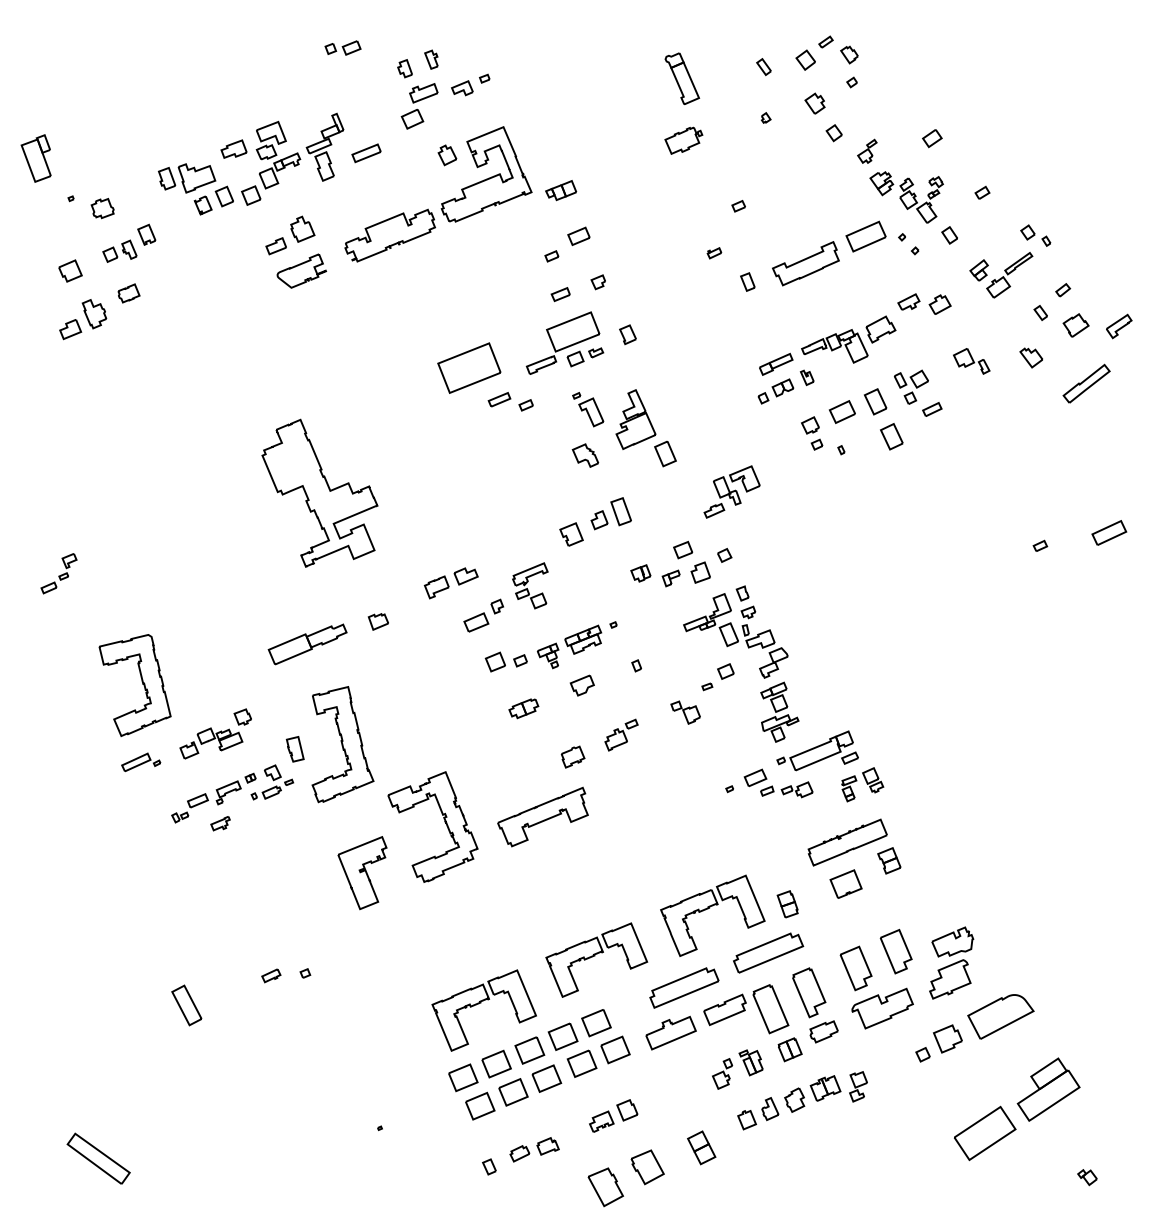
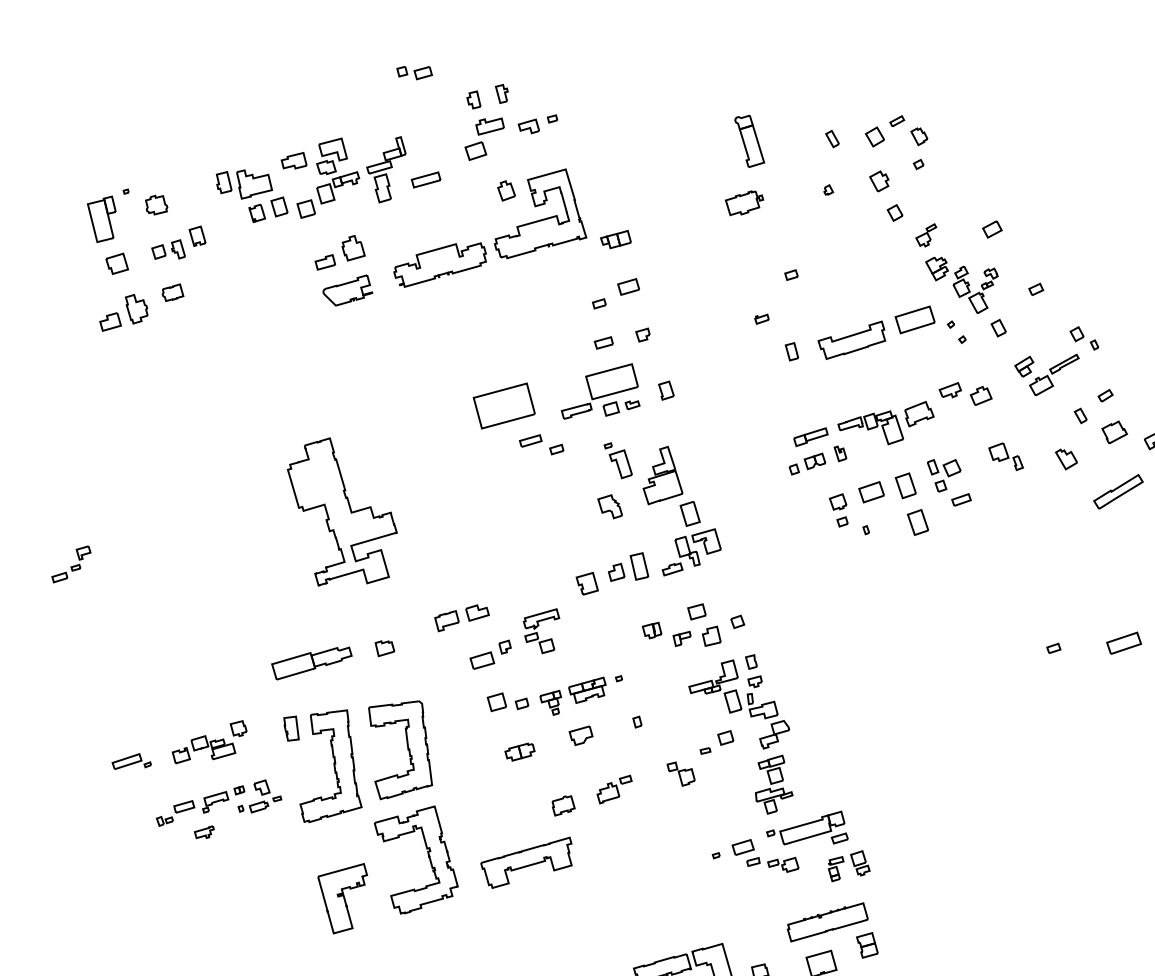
part: (35, 158) -> (100, 218), moved
part: (731, 491) -> (691, 552), moved
part: (141, 681) -> (406, 747), moved
part: (294, 749) -> (290, 728), moved

